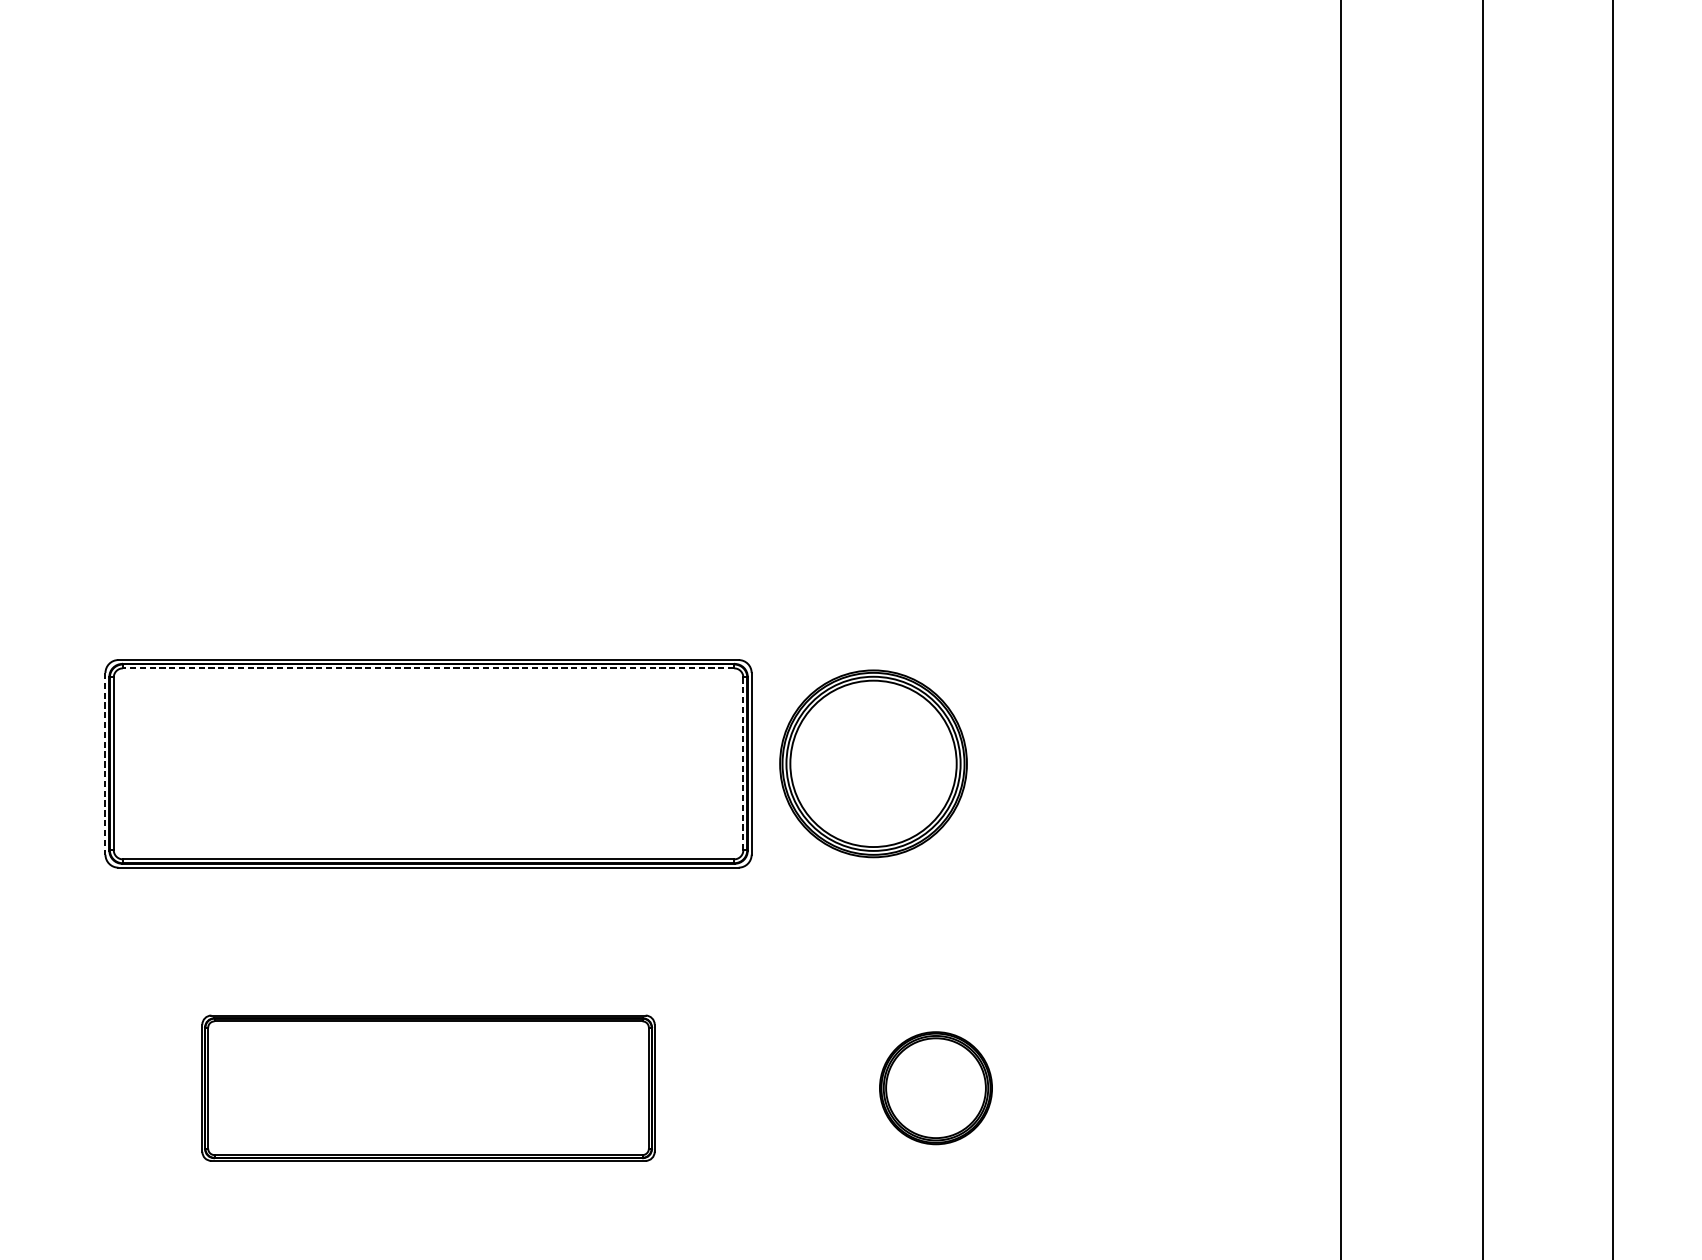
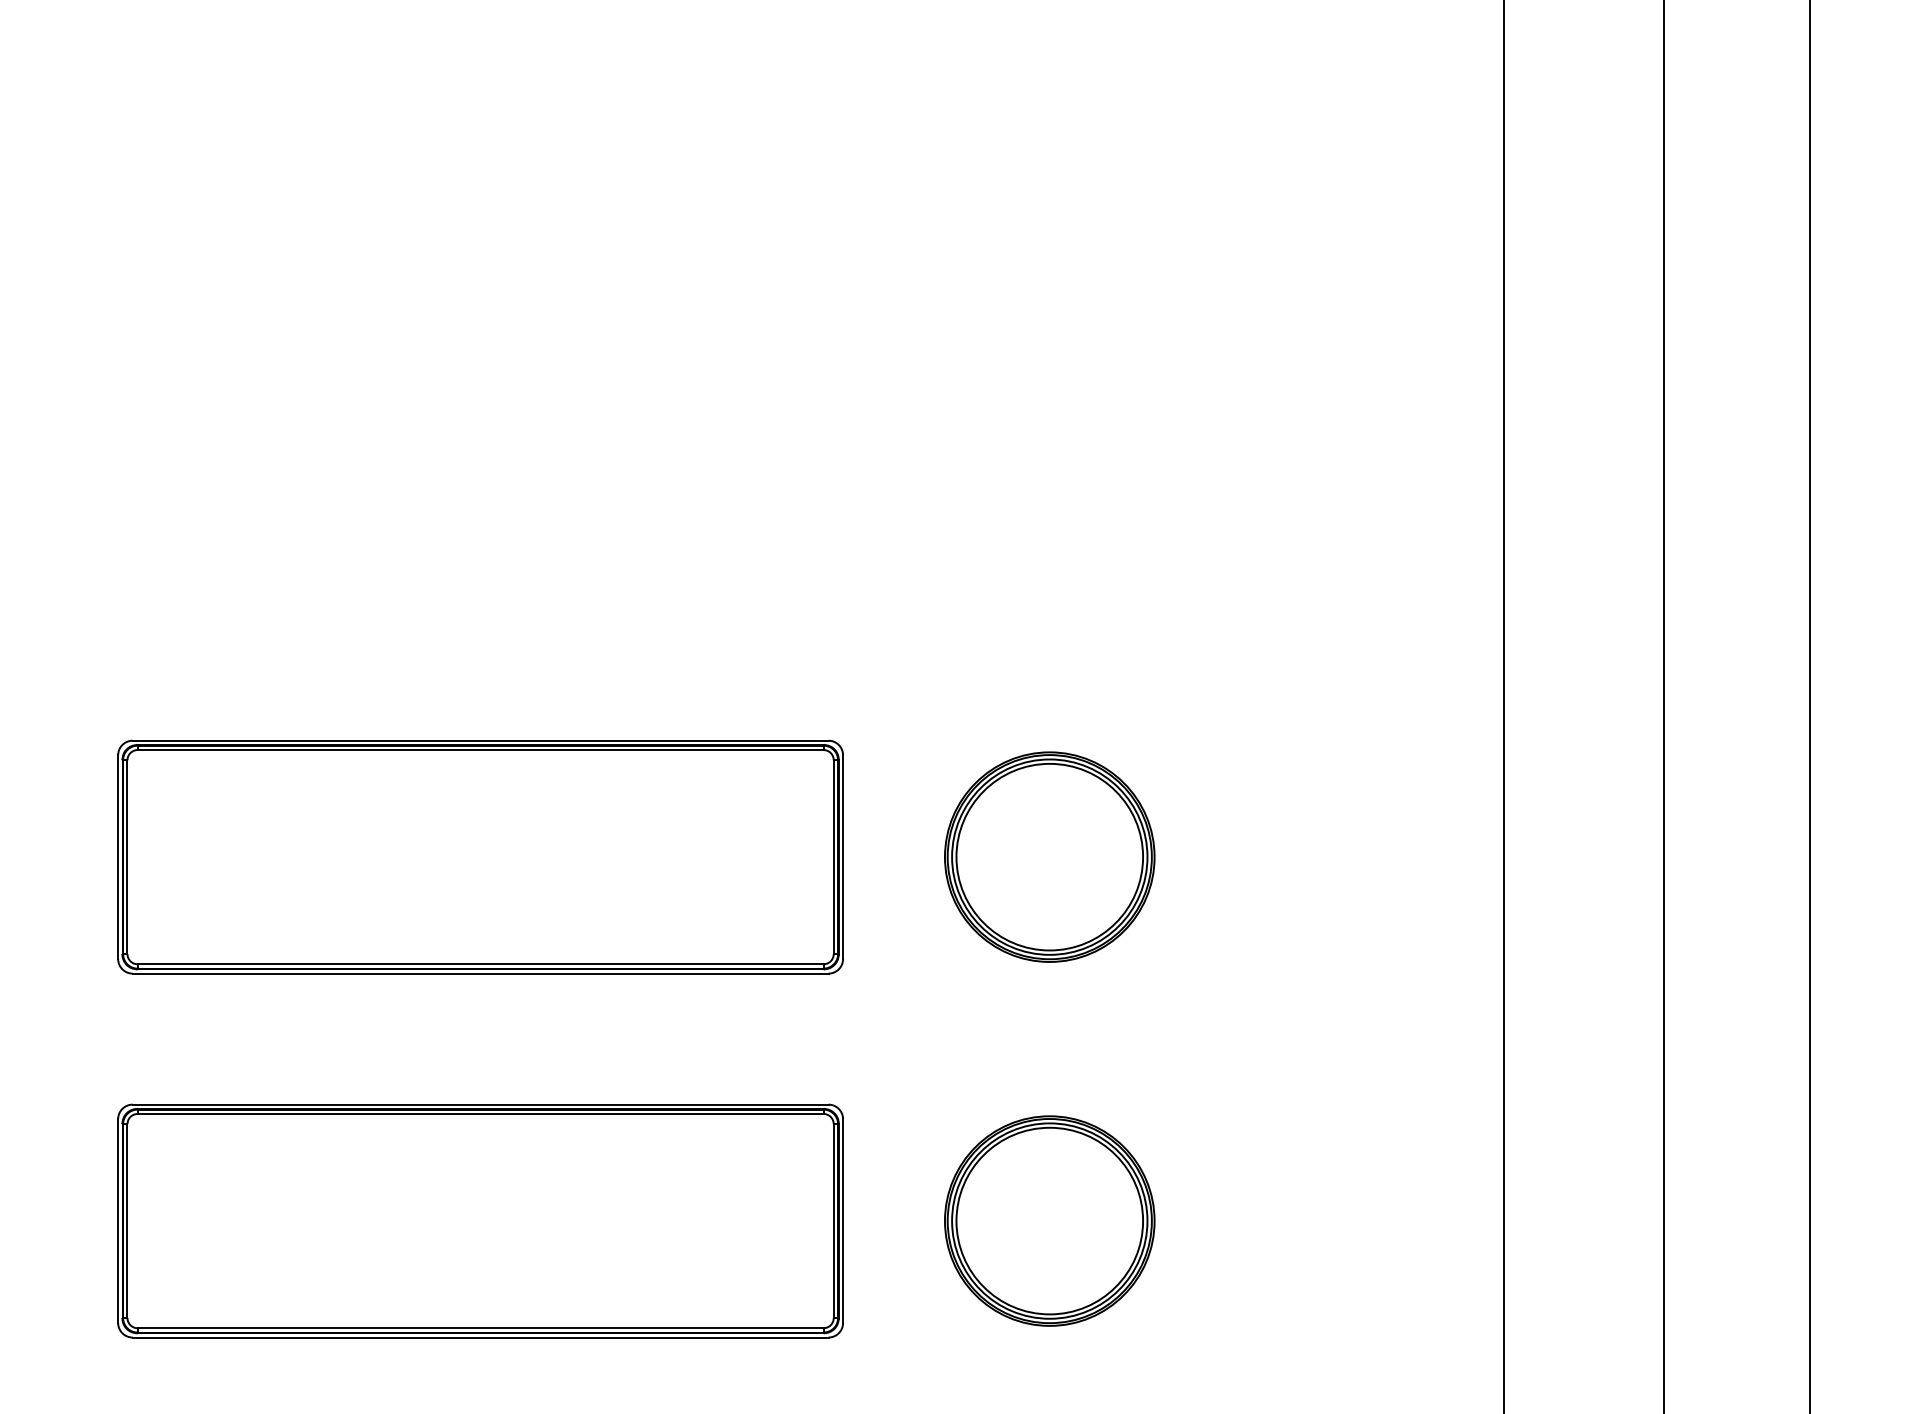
line: (428, 668) -> (480, 750), dashed -> solid
part: (873, 763) -> (1049, 856), moved
line: (105, 764) -> (118, 857), dashed -> solid
line: (743, 764) -> (833, 857), dashed -> solid
part: (428, 1087) -> (480, 1220), size x1.43
part: (935, 1087) -> (1049, 1220), size x1.67

